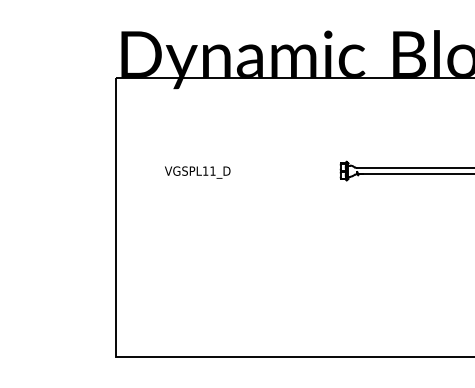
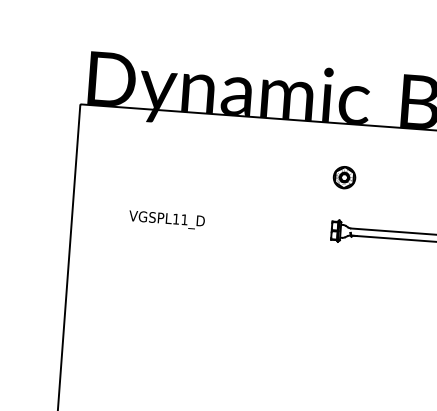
part: (348, 124) -> (344, 177), added

